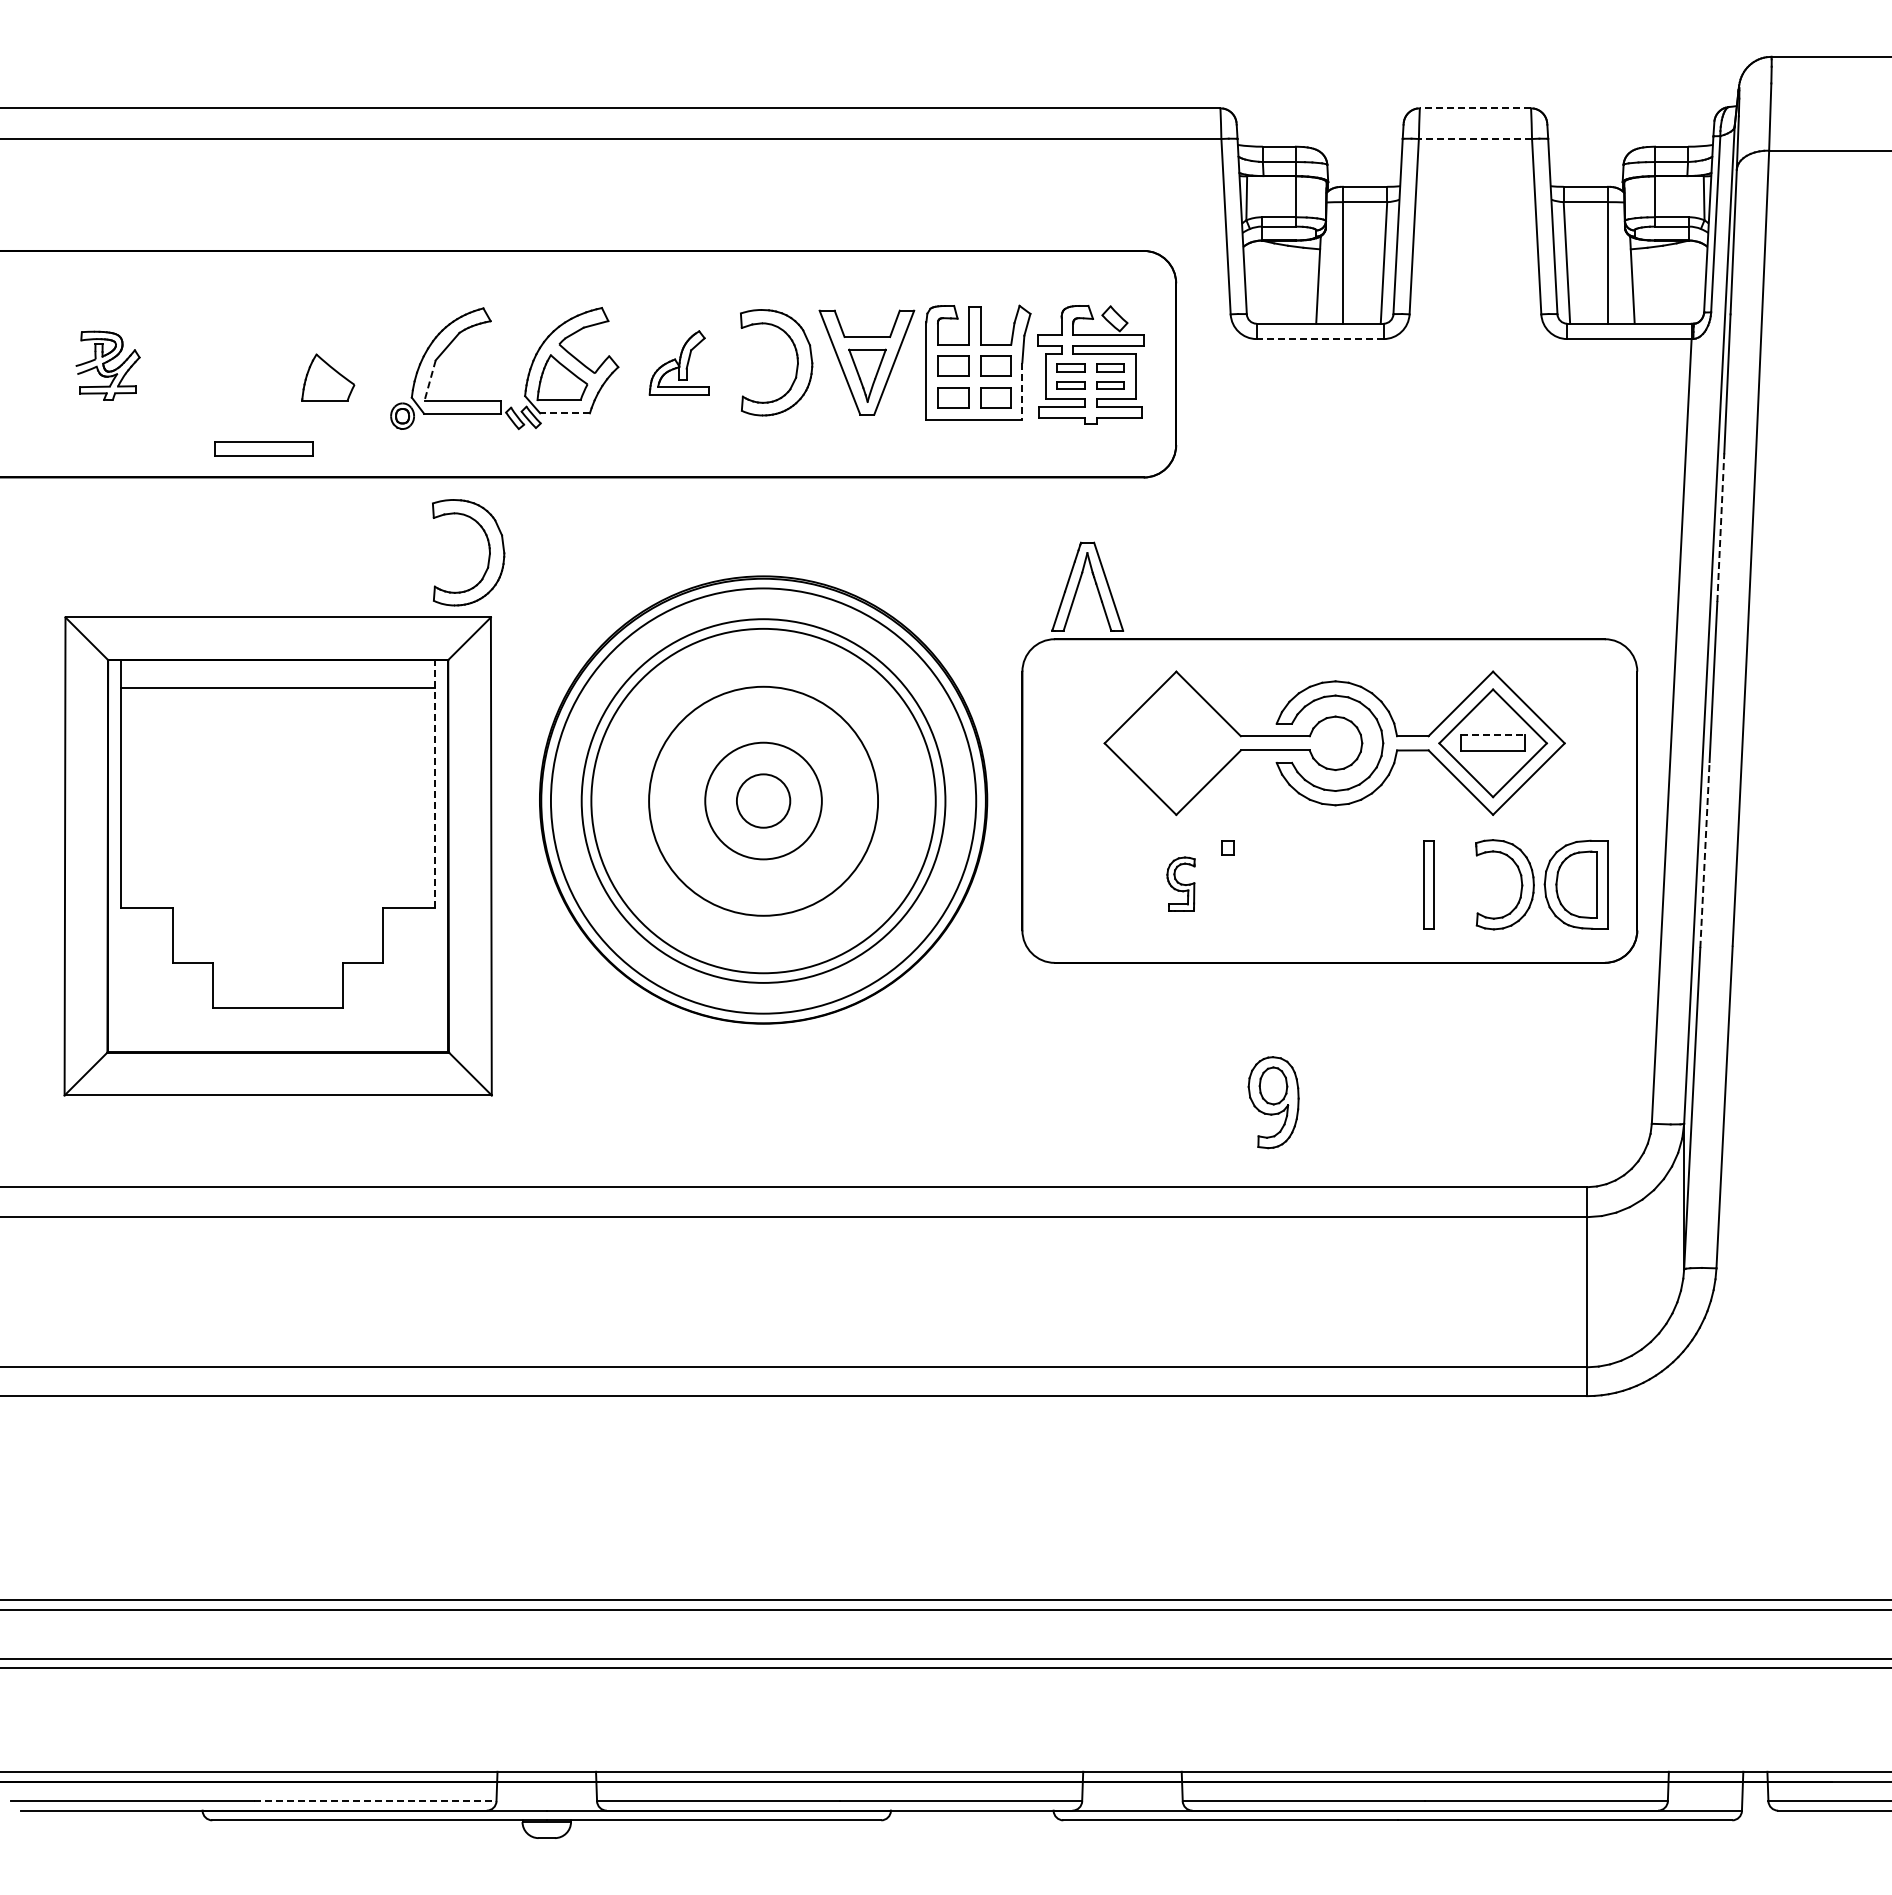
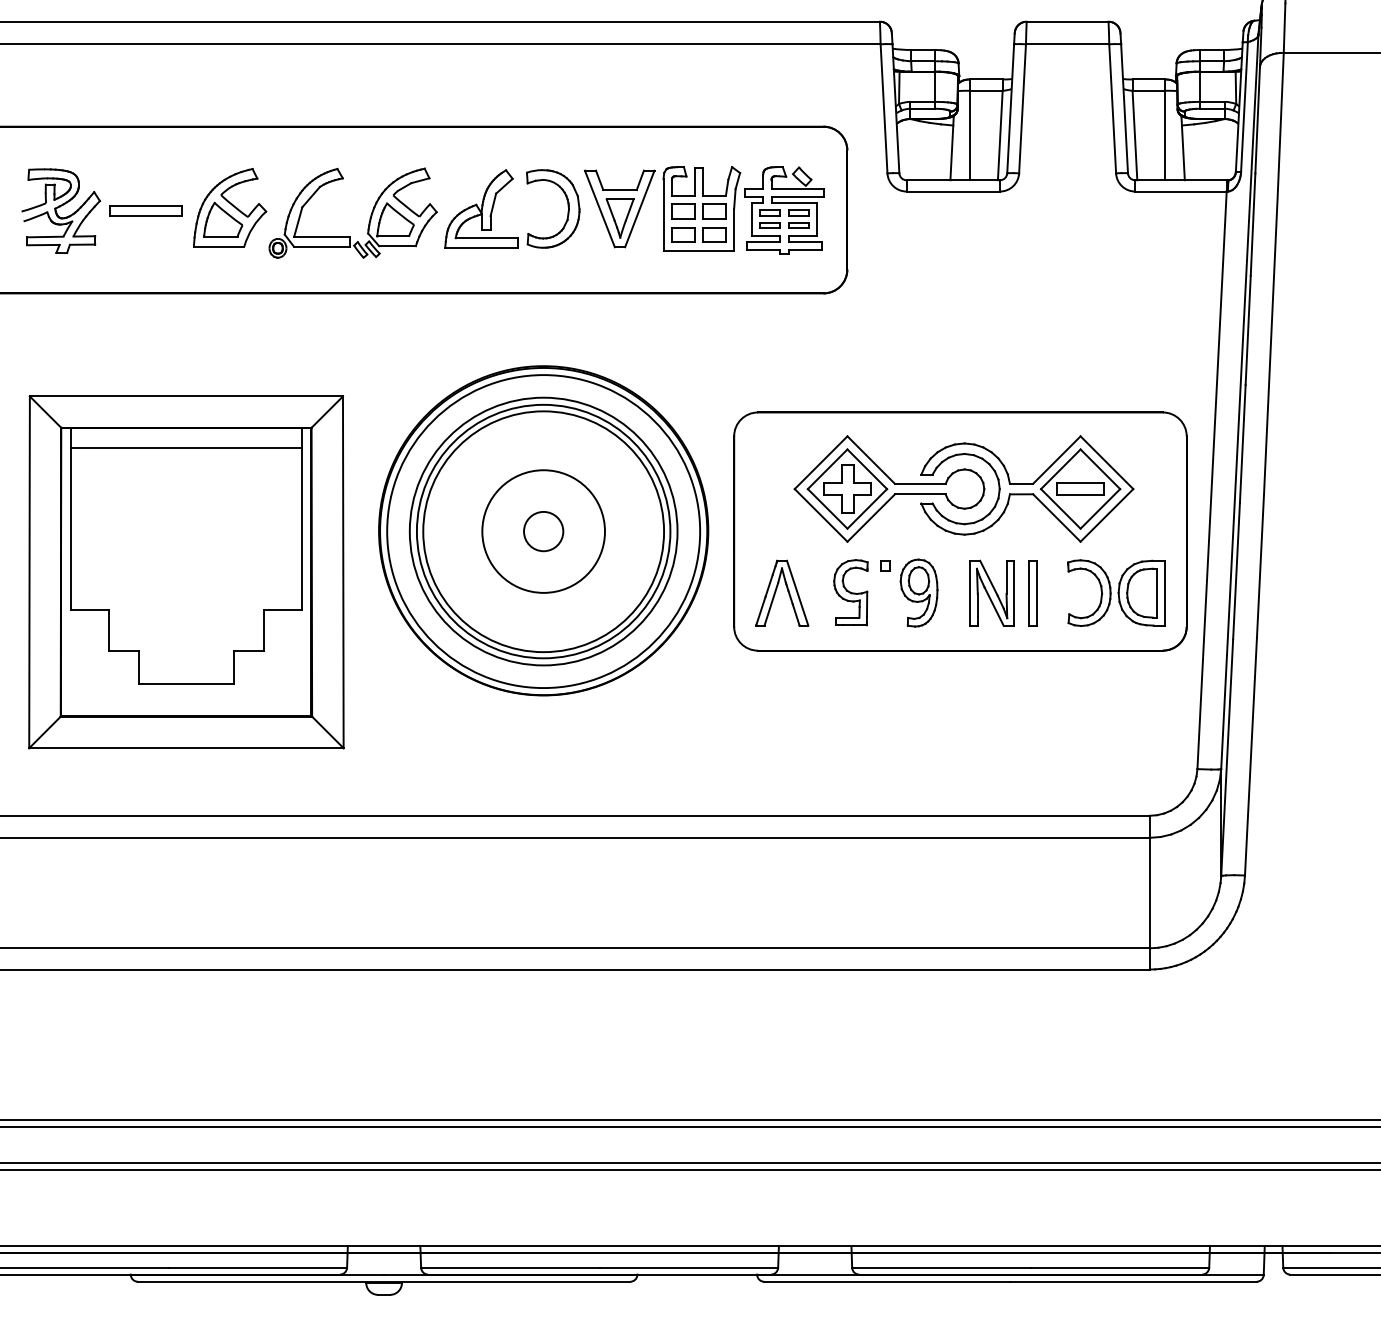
line: (1475, 108) -> (1067, 21), dashed -> solid
line: (1475, 139) -> (1067, 44), dashed -> solid
line: (1320, 339) -> (953, 191), dashed -> solid
part: (337, 360) -> (230, 207), added
part: (679, 362) -> (481, 208), size x1.67
part: (107, 365) -> (60, 211), size x1.67
line: (430, 380) -> (298, 222), dashed -> solid
line: (1022, 391) -> (734, 230), dashed -> solid
line: (565, 413) -> (397, 246), dashed -> solid
part: (263, 448) -> (145, 210), moved
line: (1720, 527) -> (1247, 330), dashed -> solid
part: (488, 549) -> (341, 346), removed
part: (1080, 582) -> (776, 590), moved
line: (1493, 735) -> (1080, 483), dashed -> solid
part: (1176, 743) -> (847, 489), added
line: (435, 784) -> (302, 519), dashed -> solid
circle: (763, 800) -> (543, 531), size x1.43
circle: (763, 800) -> (543, 531), size x1.43
line: (1704, 854) -> (1236, 570), dashed -> solid
part: (1180, 883) -> (850, 592), size x1.67
part: (1372, 884) -> (991, 592), added
part: (1273, 1102) -> (918, 592), moved
line: (375, 1801) -> (258, 1267), dashed -> solid

